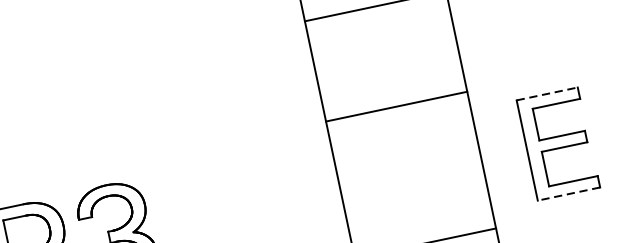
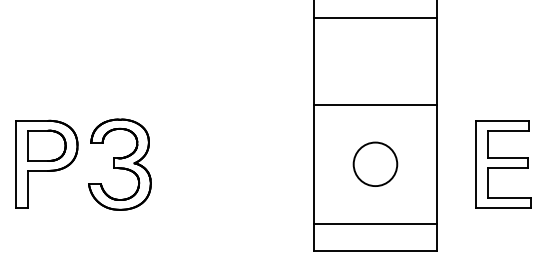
line: (546, 93) -> (502, 120), dashed -> solid
circle: (410, 173) -> (375, 163), added
line: (568, 193) -> (503, 207), dashed -> solid

